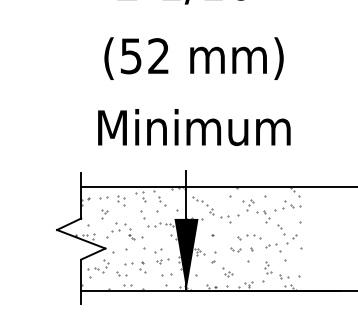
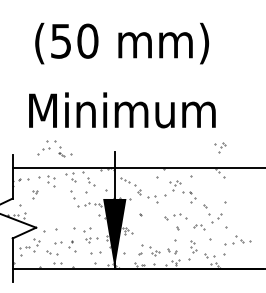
text: (158, 56) -> (87, 41), (52 -> (50
part: (295, 166) -> (220, 148), added
part: (103, 197) -> (34, 178), size x1.6
part: (287, 205) -> (237, 240), moved
part: (124, 231) -> (54, 149), moved
part: (273, 247) -> (199, 226), size x0.7
part: (235, 249) -> (171, 250), moved
part: (213, 257) -> (140, 249), moved

